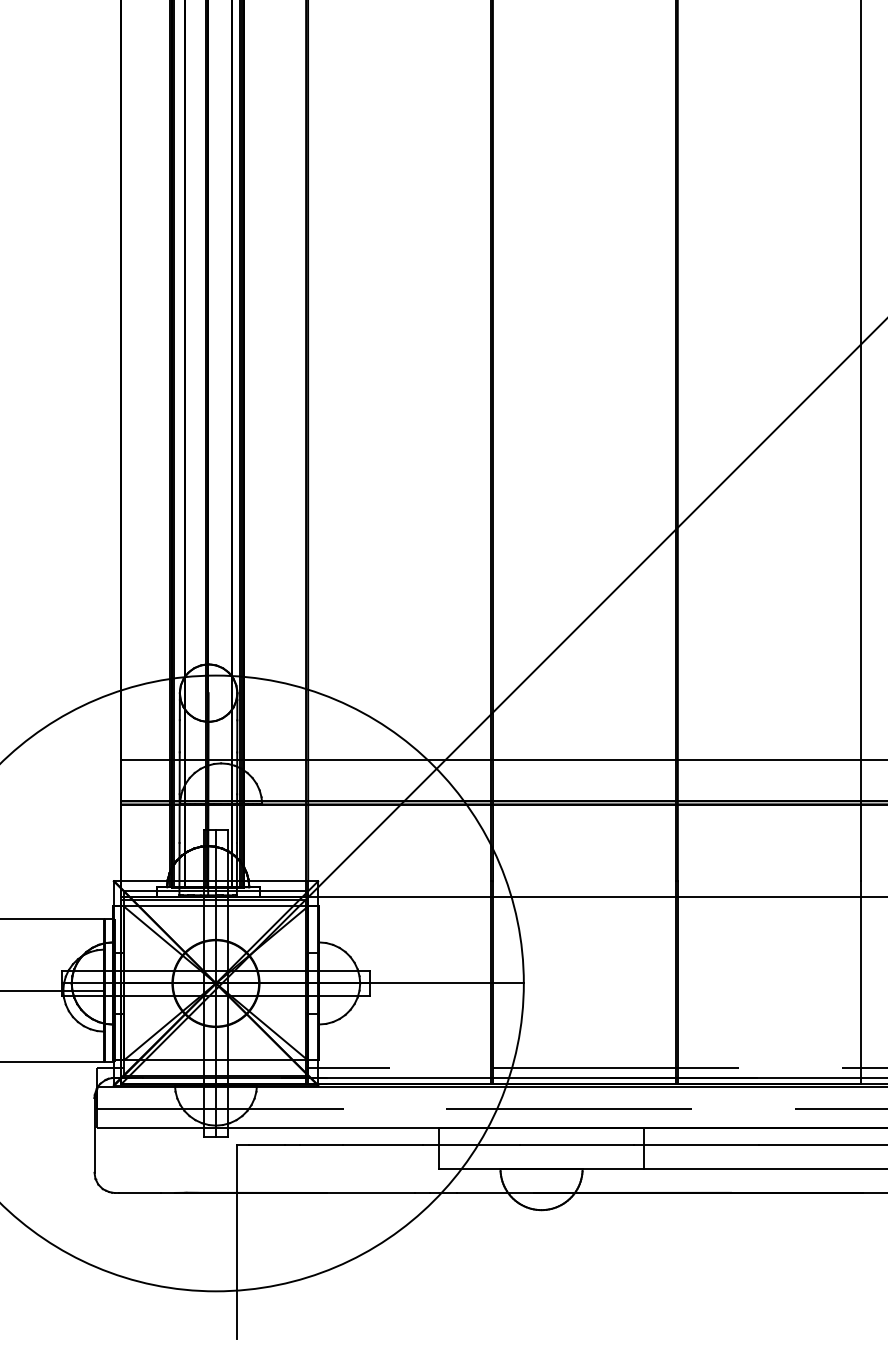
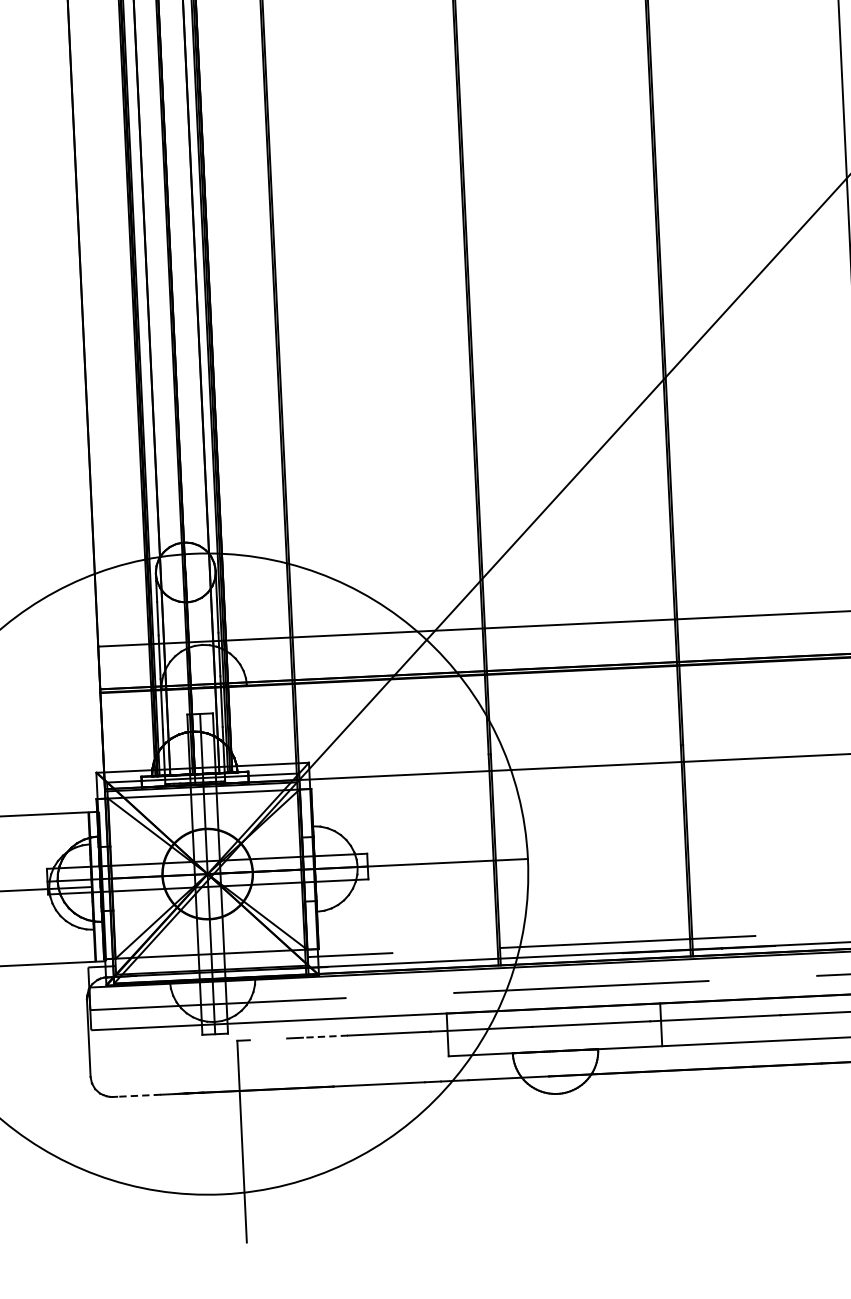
line: (266, 1144) -> (268, 1039), removed
line: (321, 1144) -> (325, 1036), solid -> dashed
line: (139, 1192) -> (138, 1095), solid -> dashed

